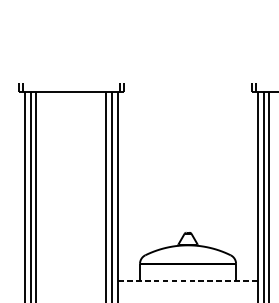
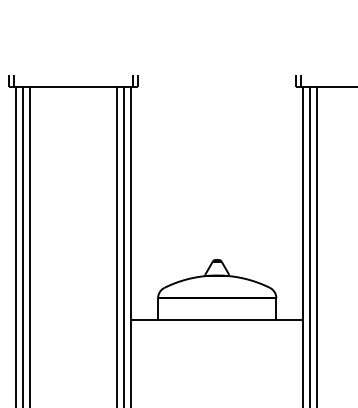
line: (187, 281) -> (216, 319), dashed -> solid

